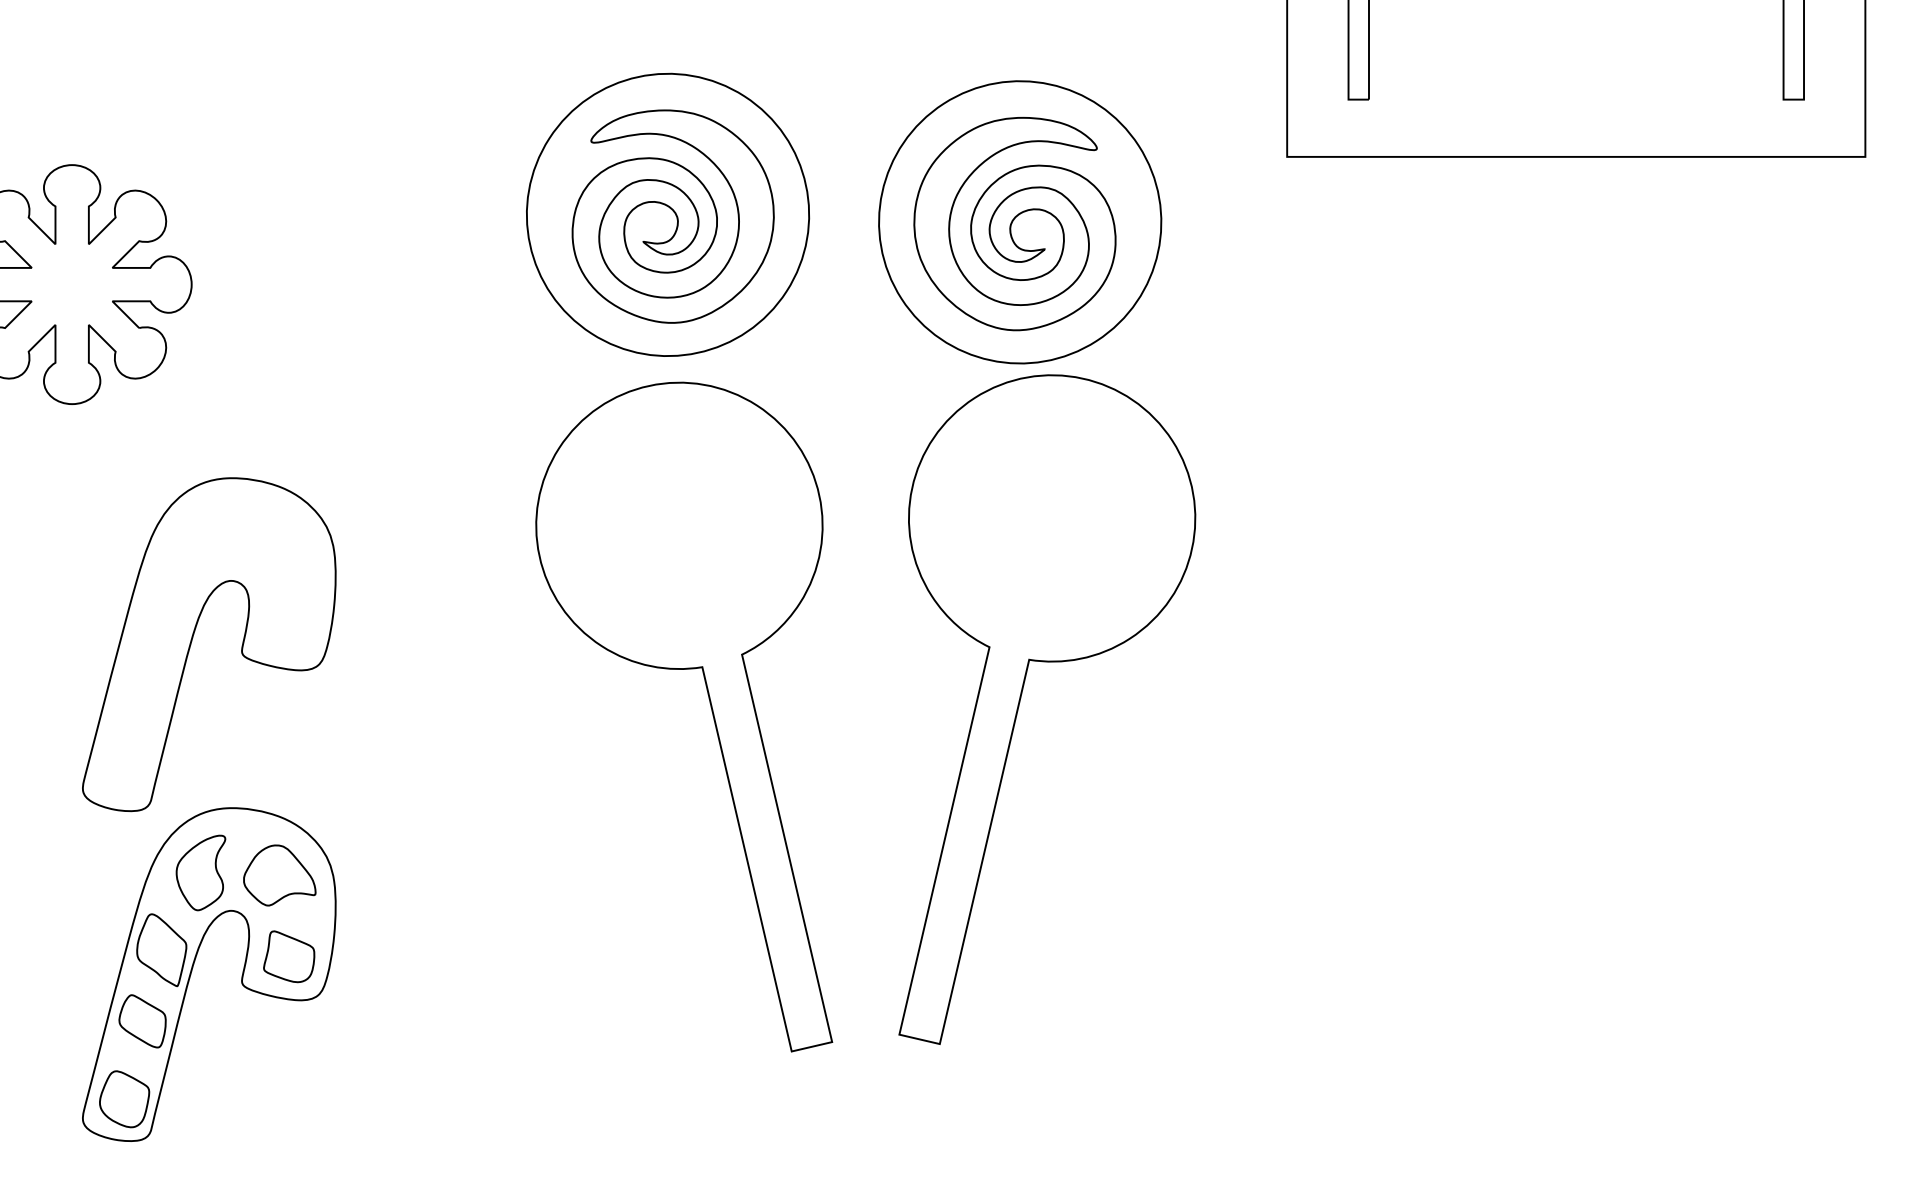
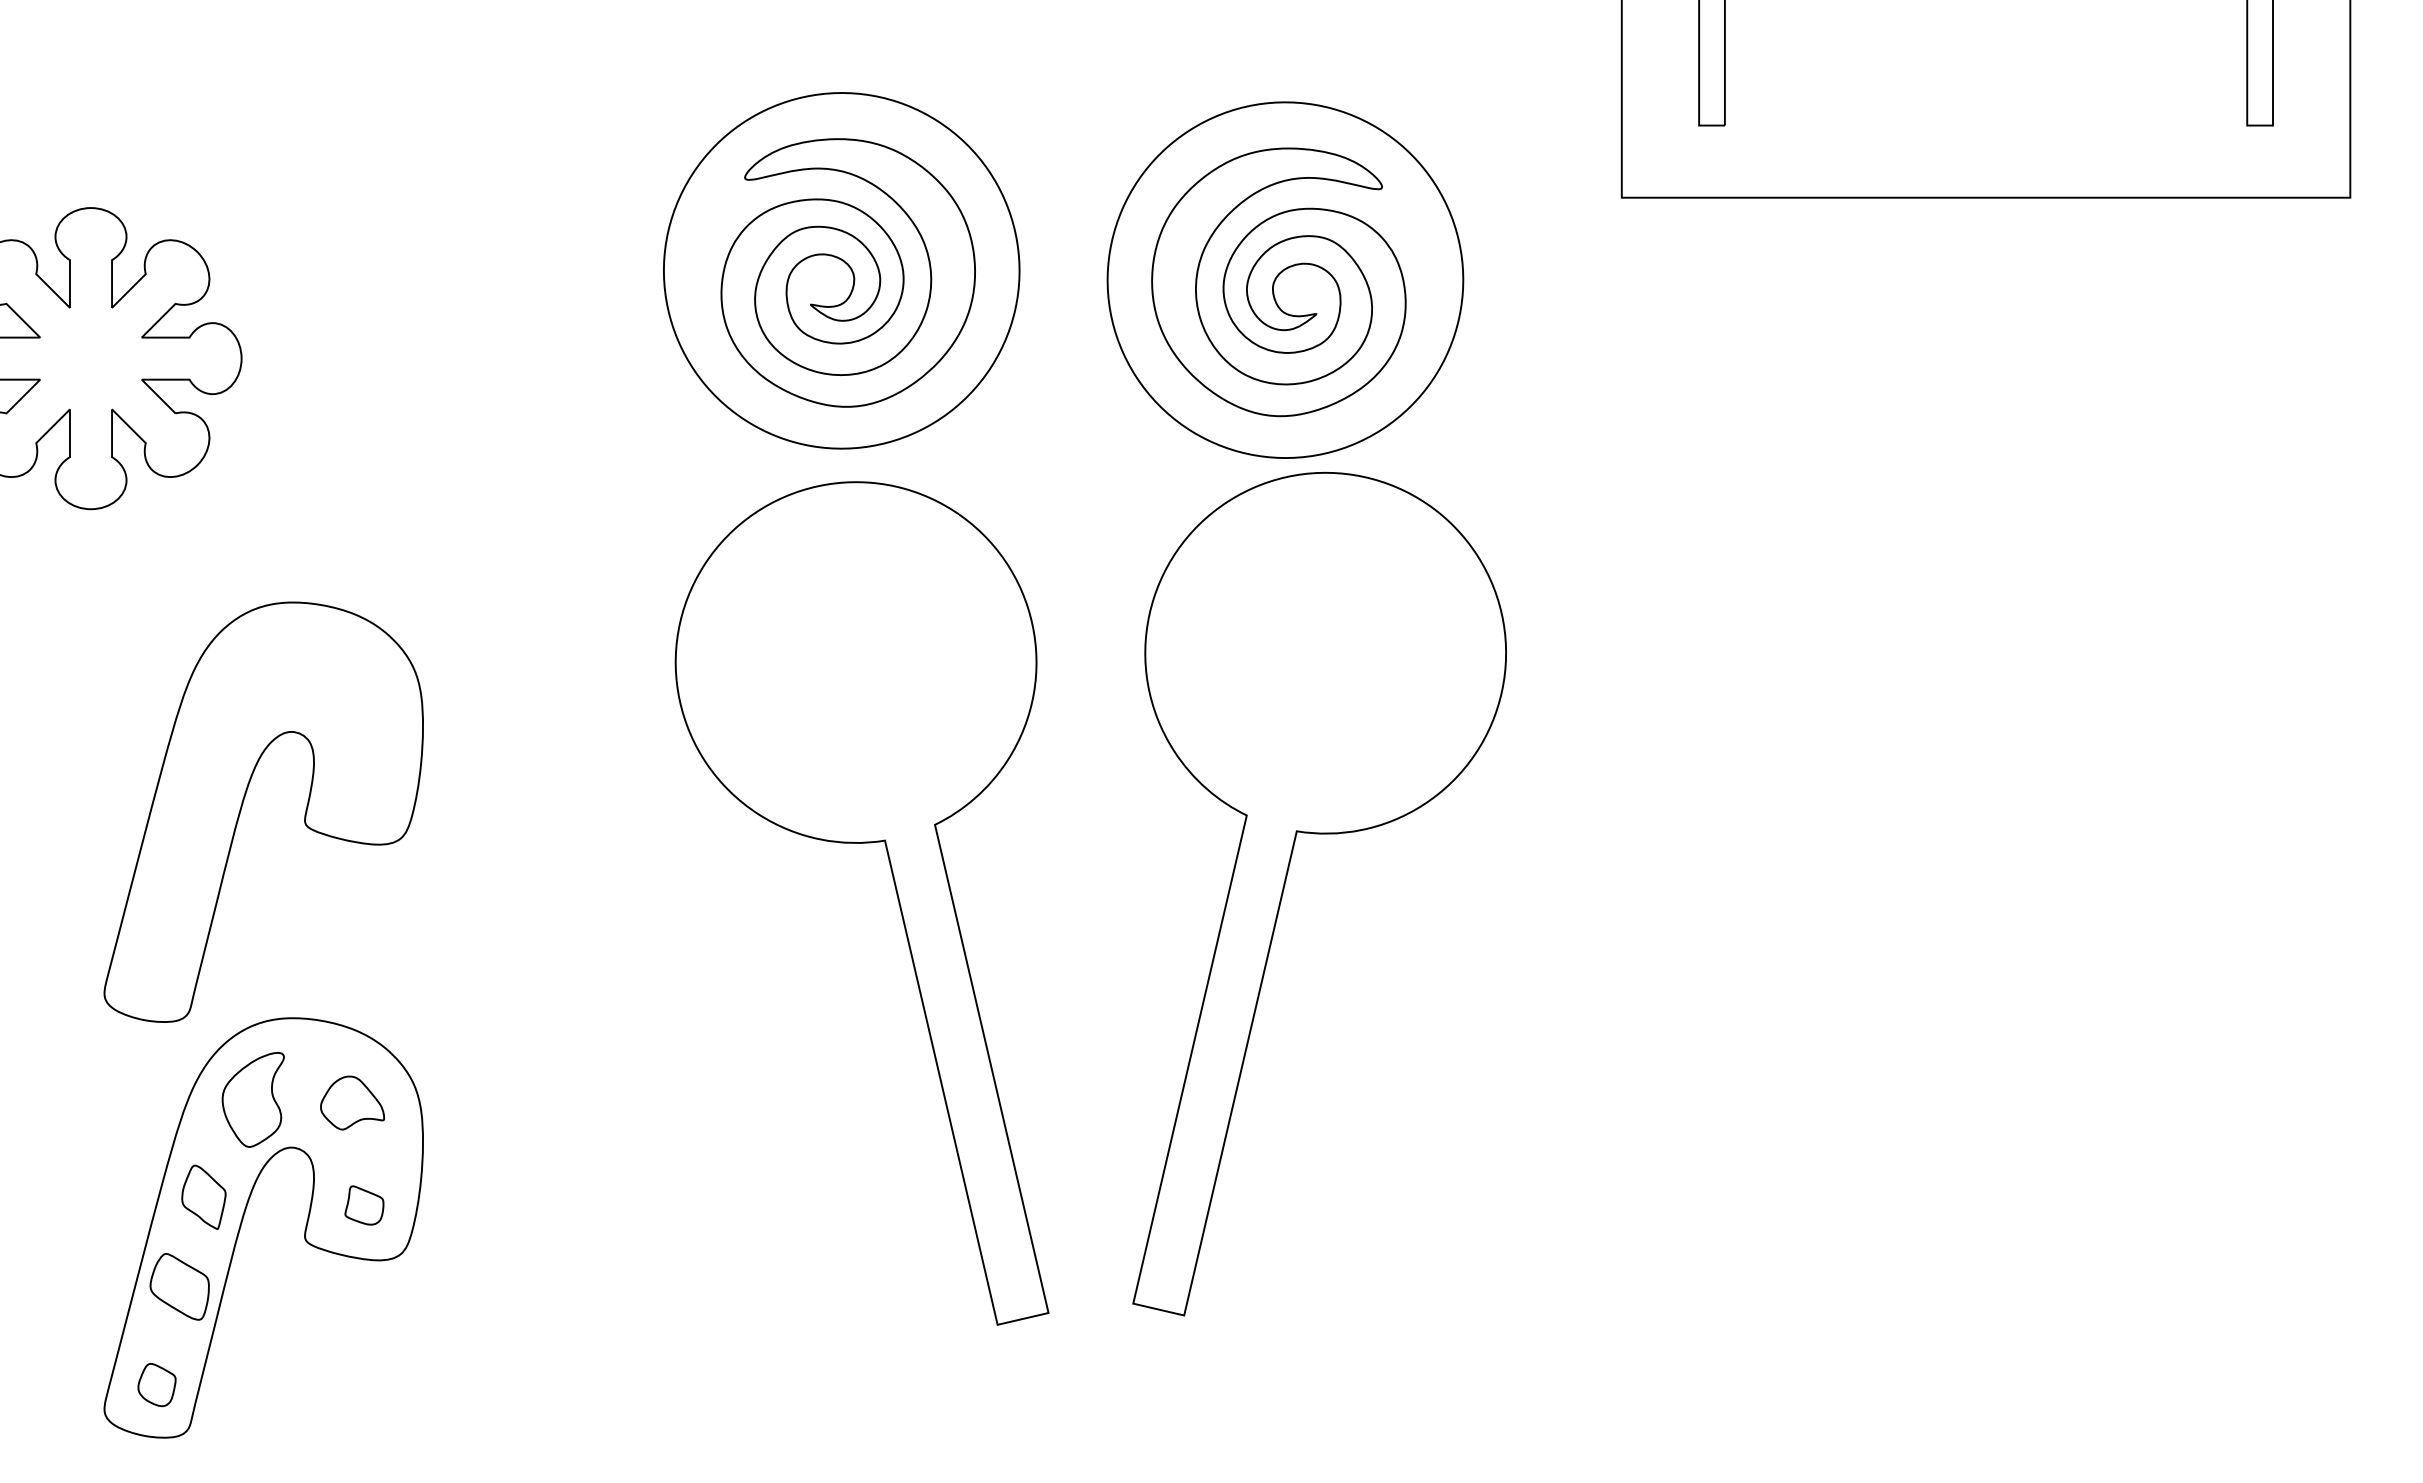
part: (279, 875) -> (352, 1102), size x0.7
part: (161, 950) -> (203, 1197), size x0.7
part: (289, 956) -> (364, 1205), size x0.6
part: (124, 1098) -> (156, 1384), size x0.6

